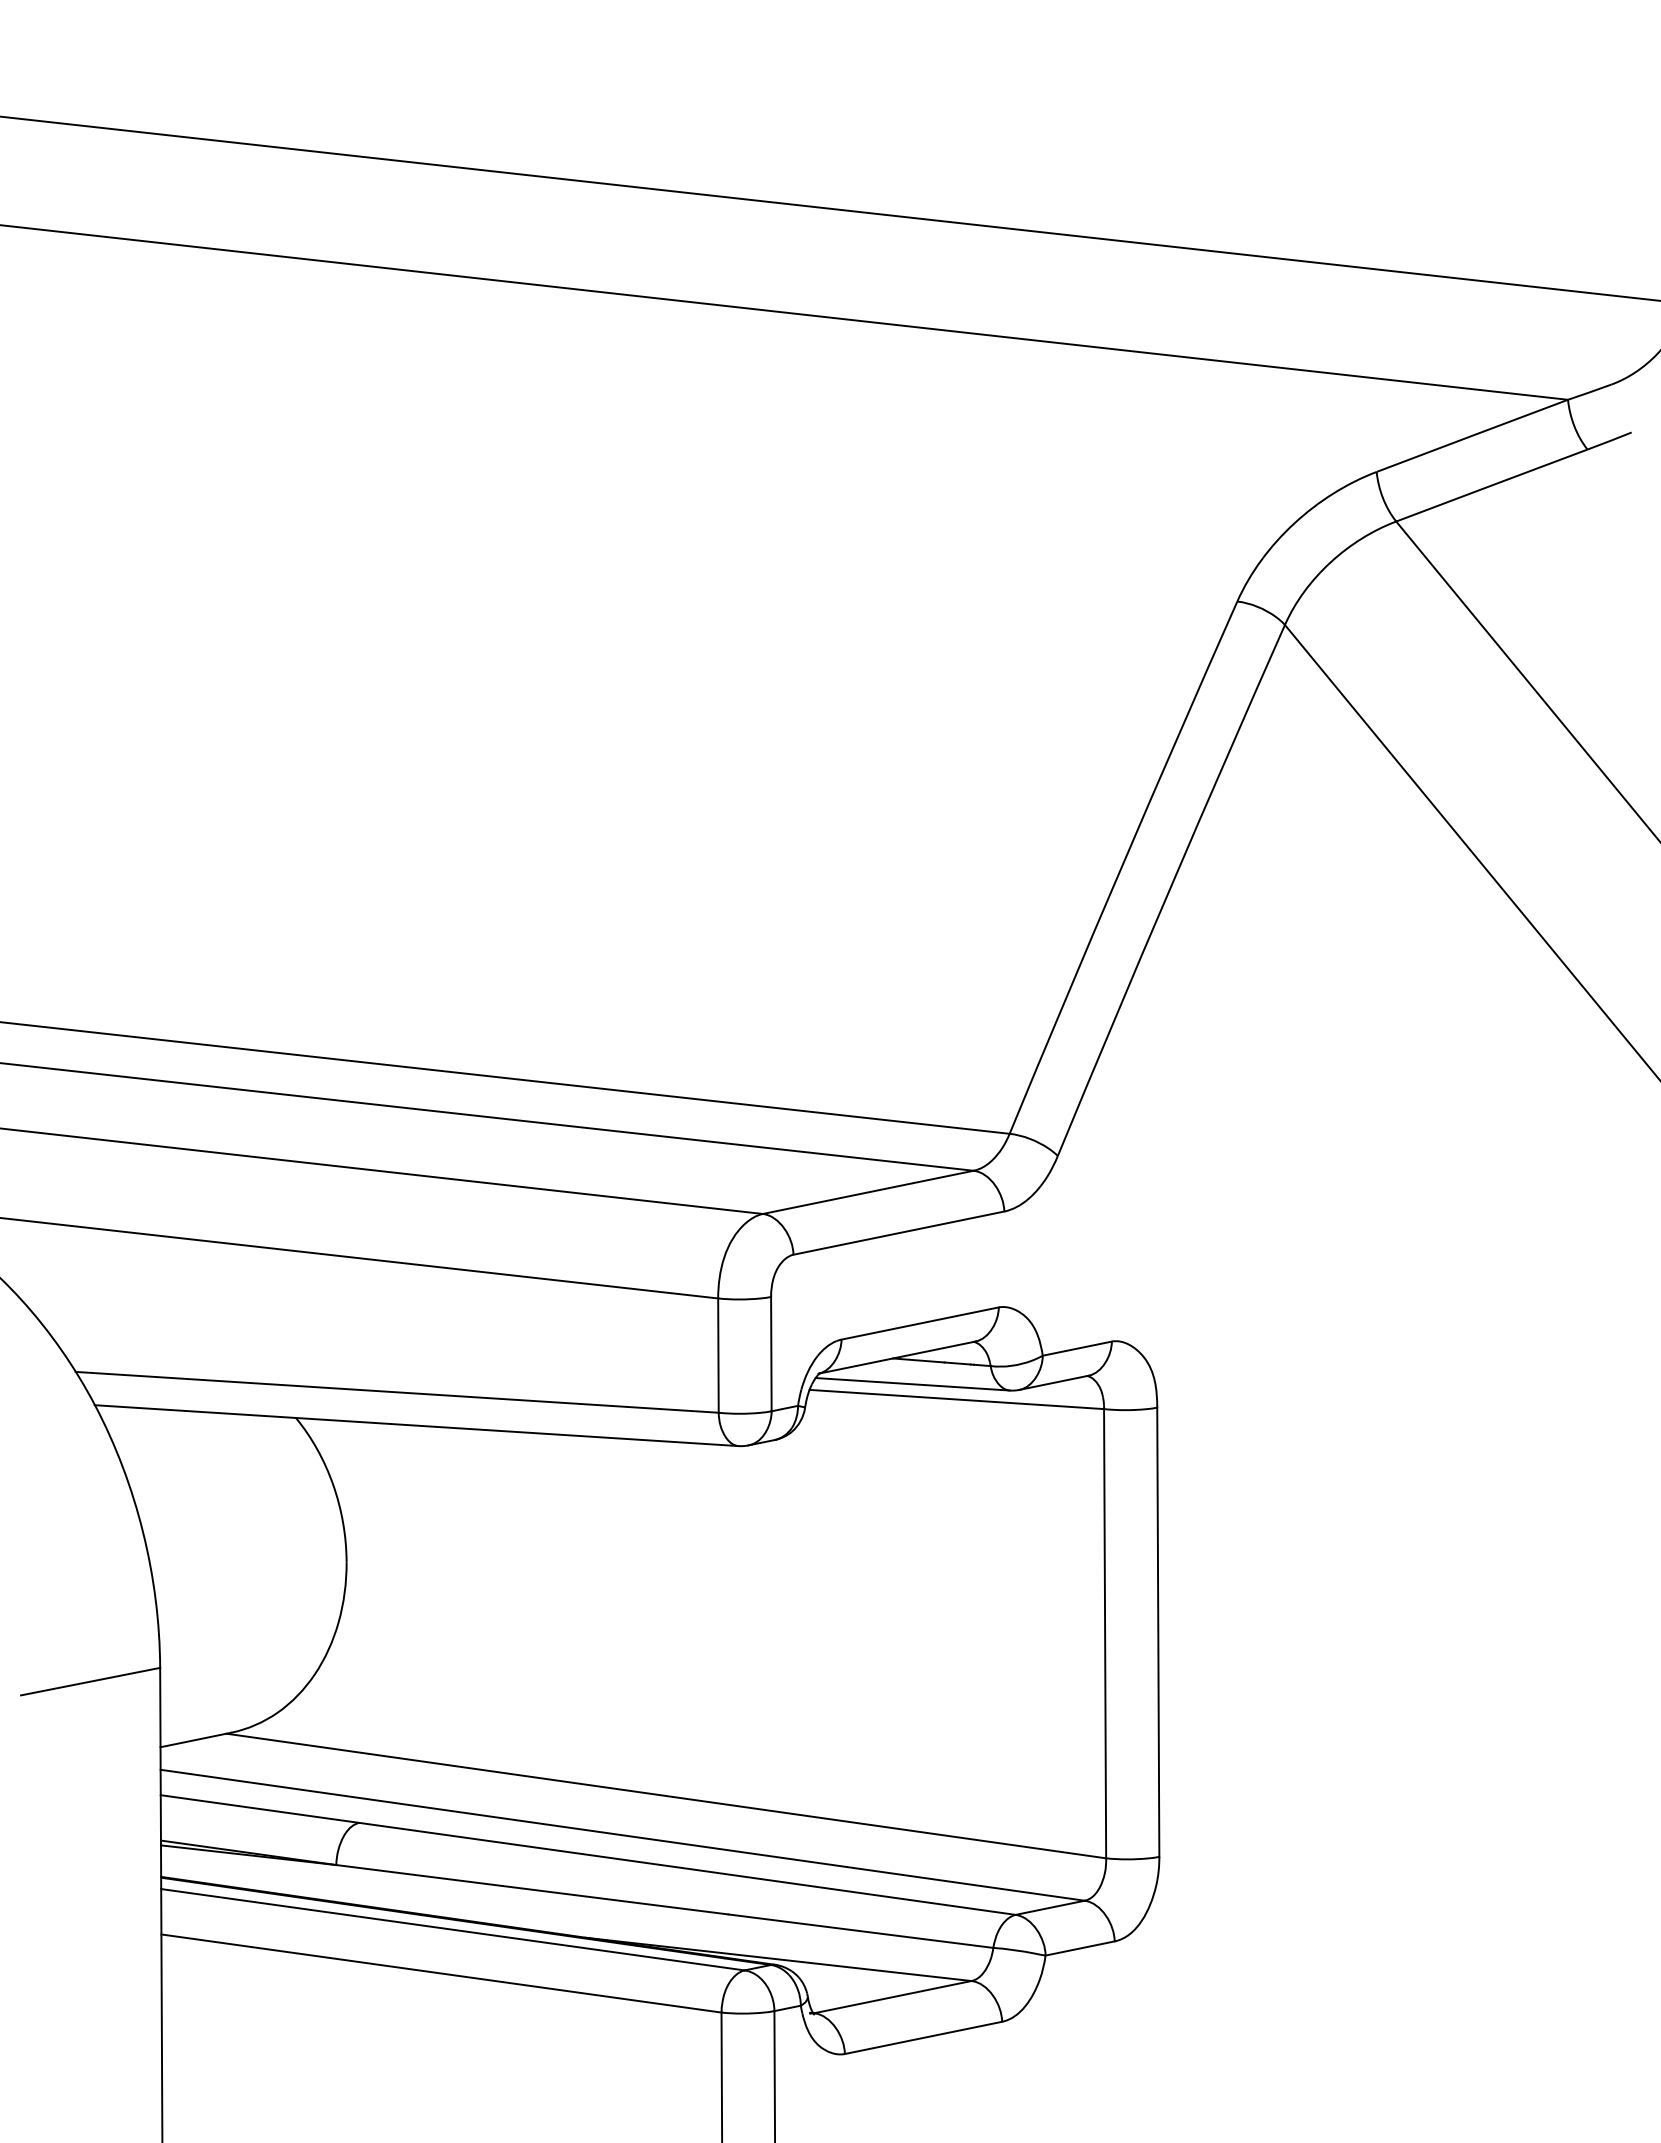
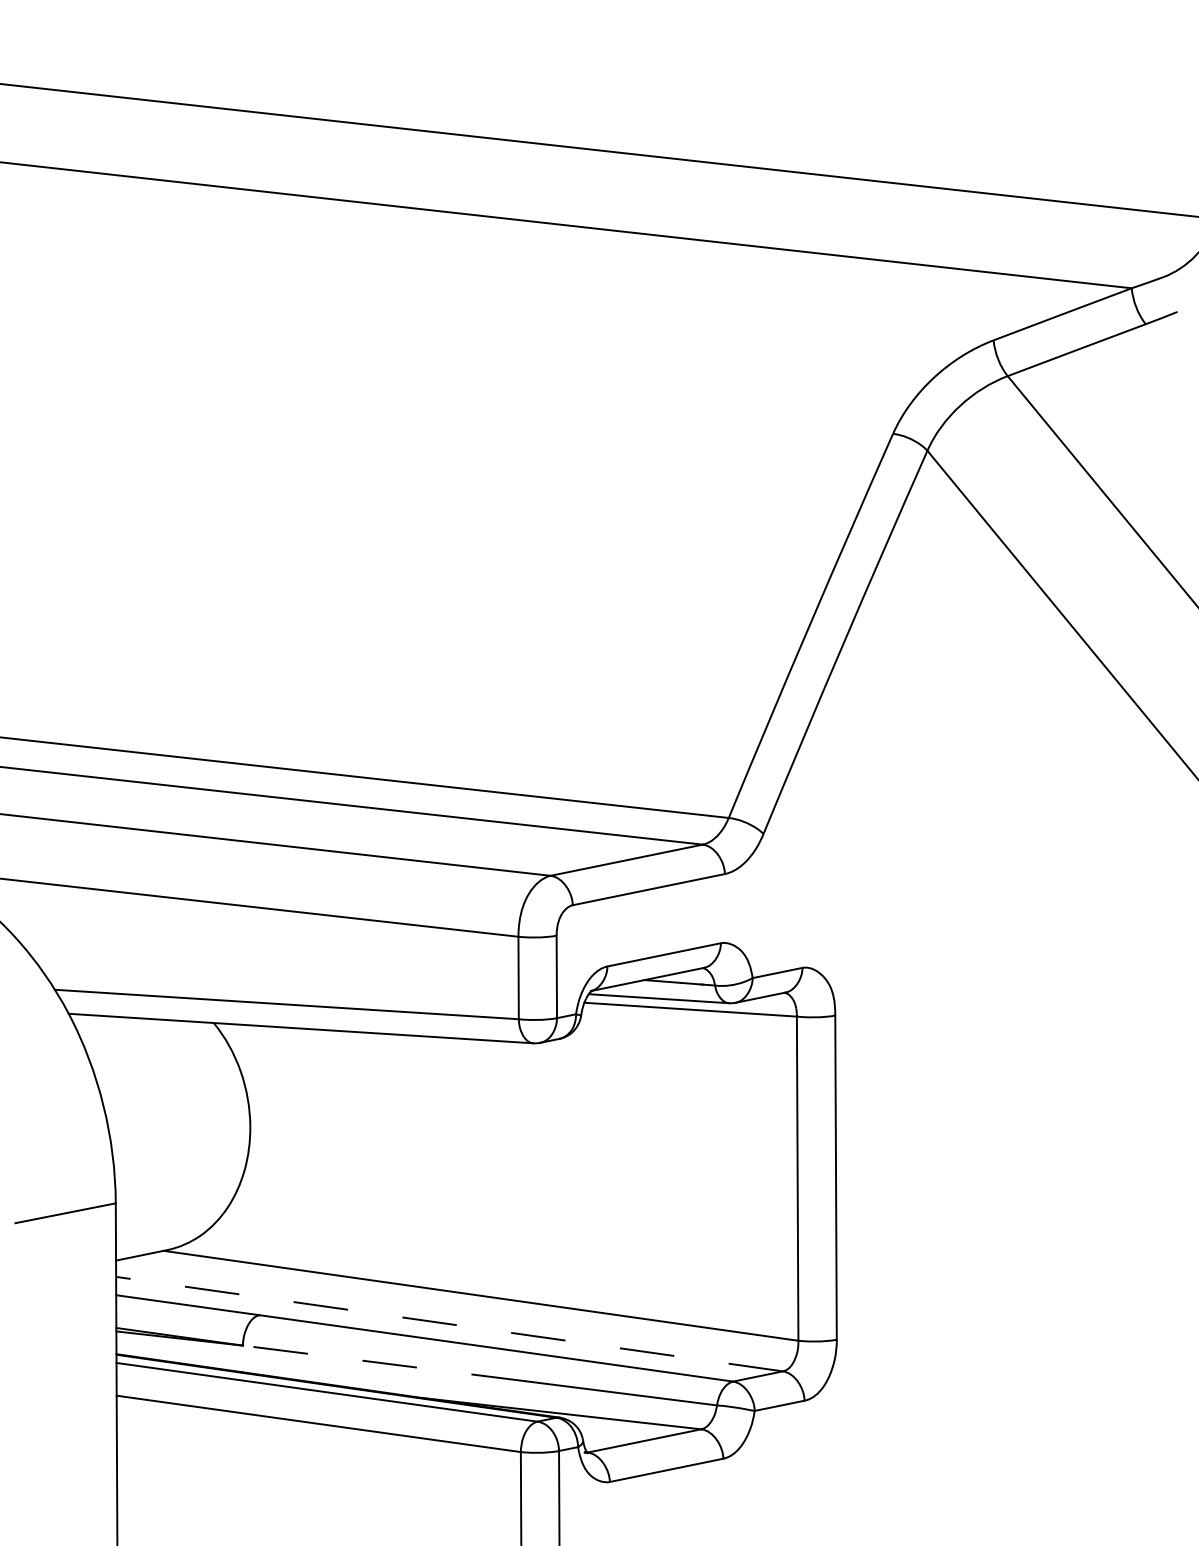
line: (622, 1835) -> (449, 1324), solid -> dashed
line: (532, 1889) -> (384, 1363), solid -> dashed

